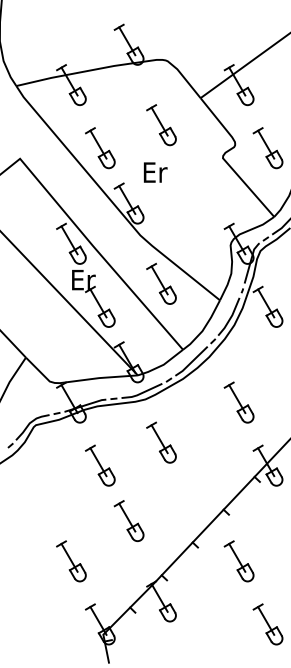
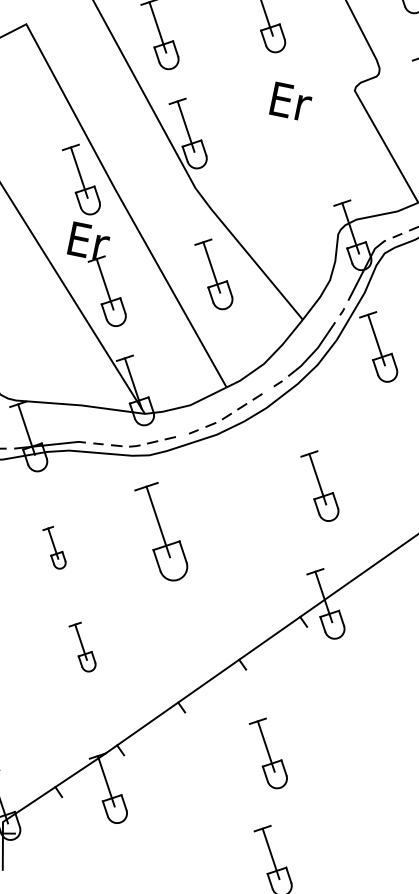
text: (155, 172) -> (291, 101), moved
line: (191, 361) -> (236, 409), solid -> dashed
line: (141, 393) -> (144, 444), solid -> dashed
part: (238, 402) -> (318, 485), moved
part: (161, 442) -> (160, 530), size x1.4
part: (100, 465) -> (54, 547), size x0.6
part: (128, 520) -> (81, 645), size x0.7
part: (238, 561) -> (267, 752), moved

